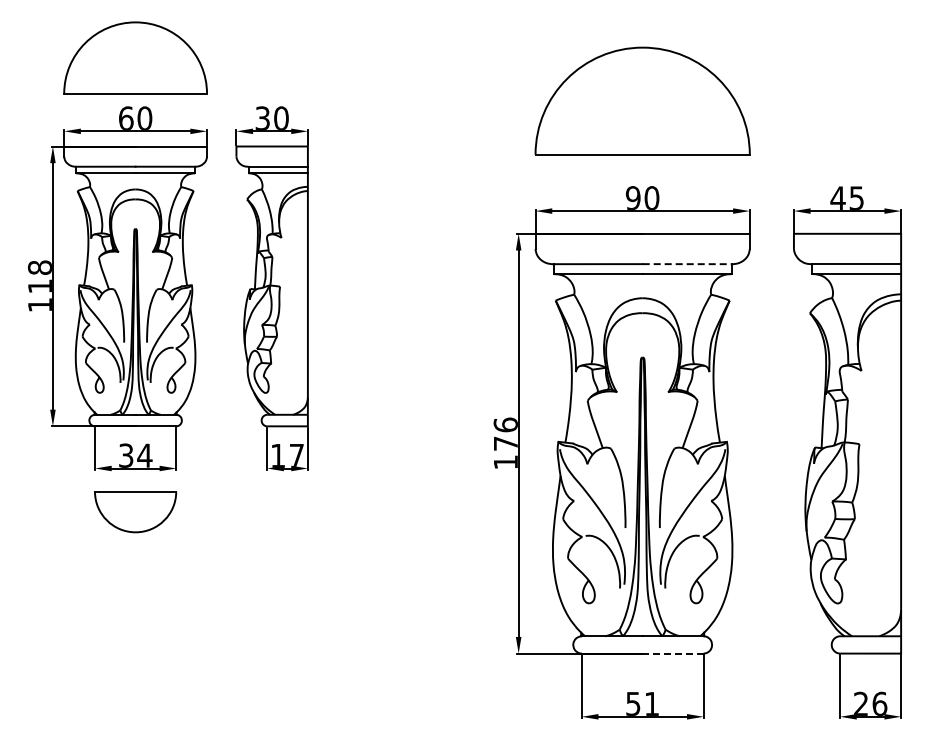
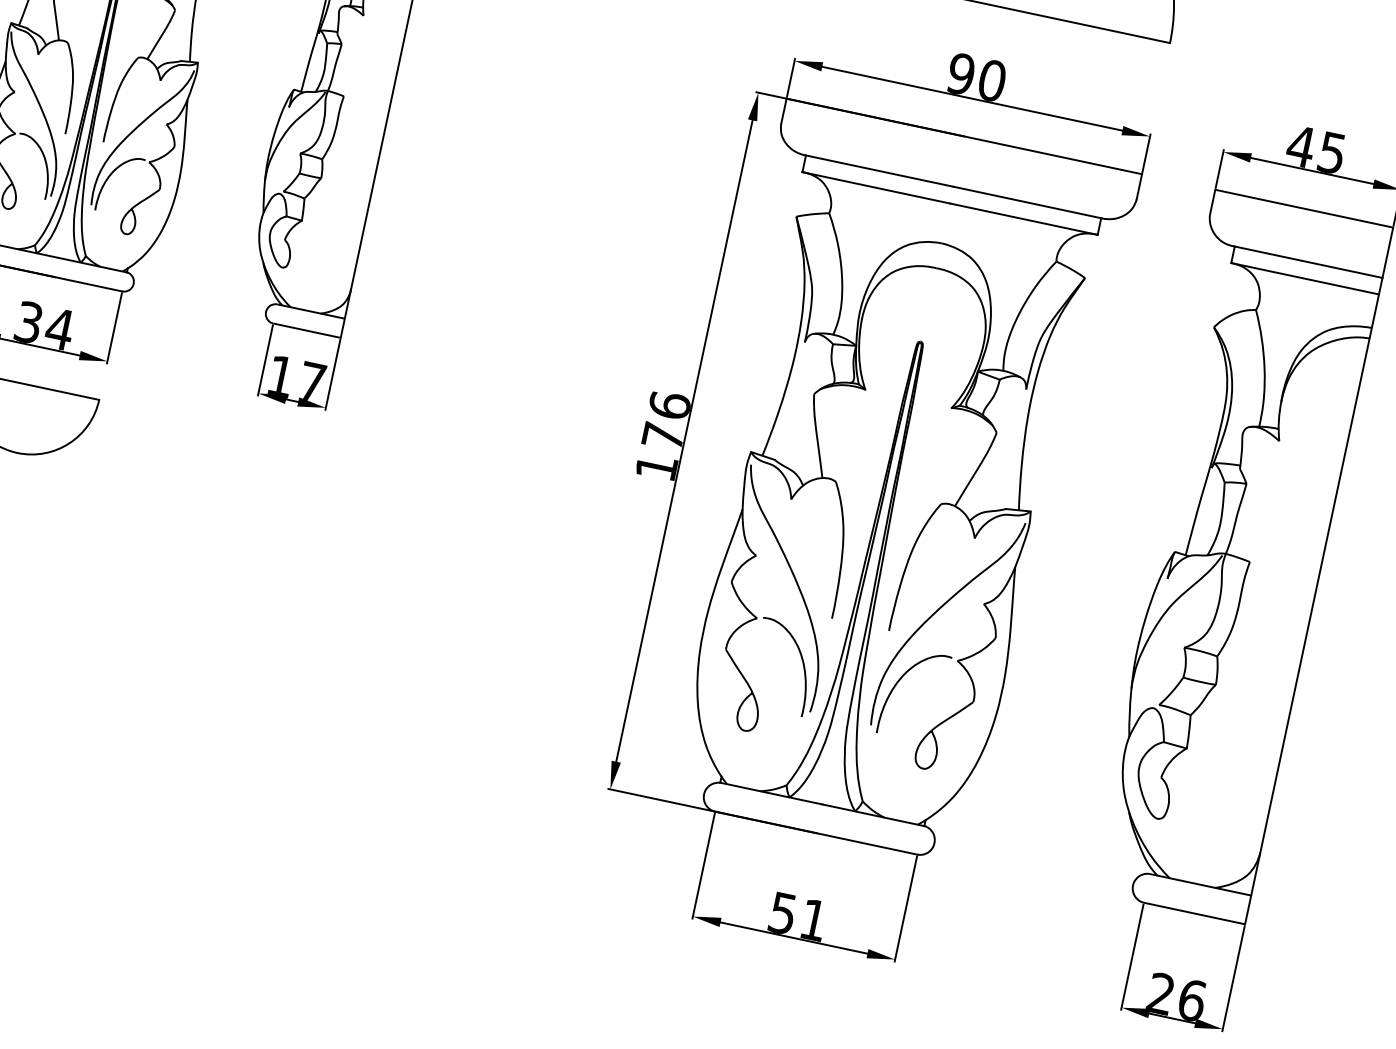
line: (687, 264) -> (1027, 203), dashed -> solid
line: (673, 653) -> (867, 843), dashed -> solid

